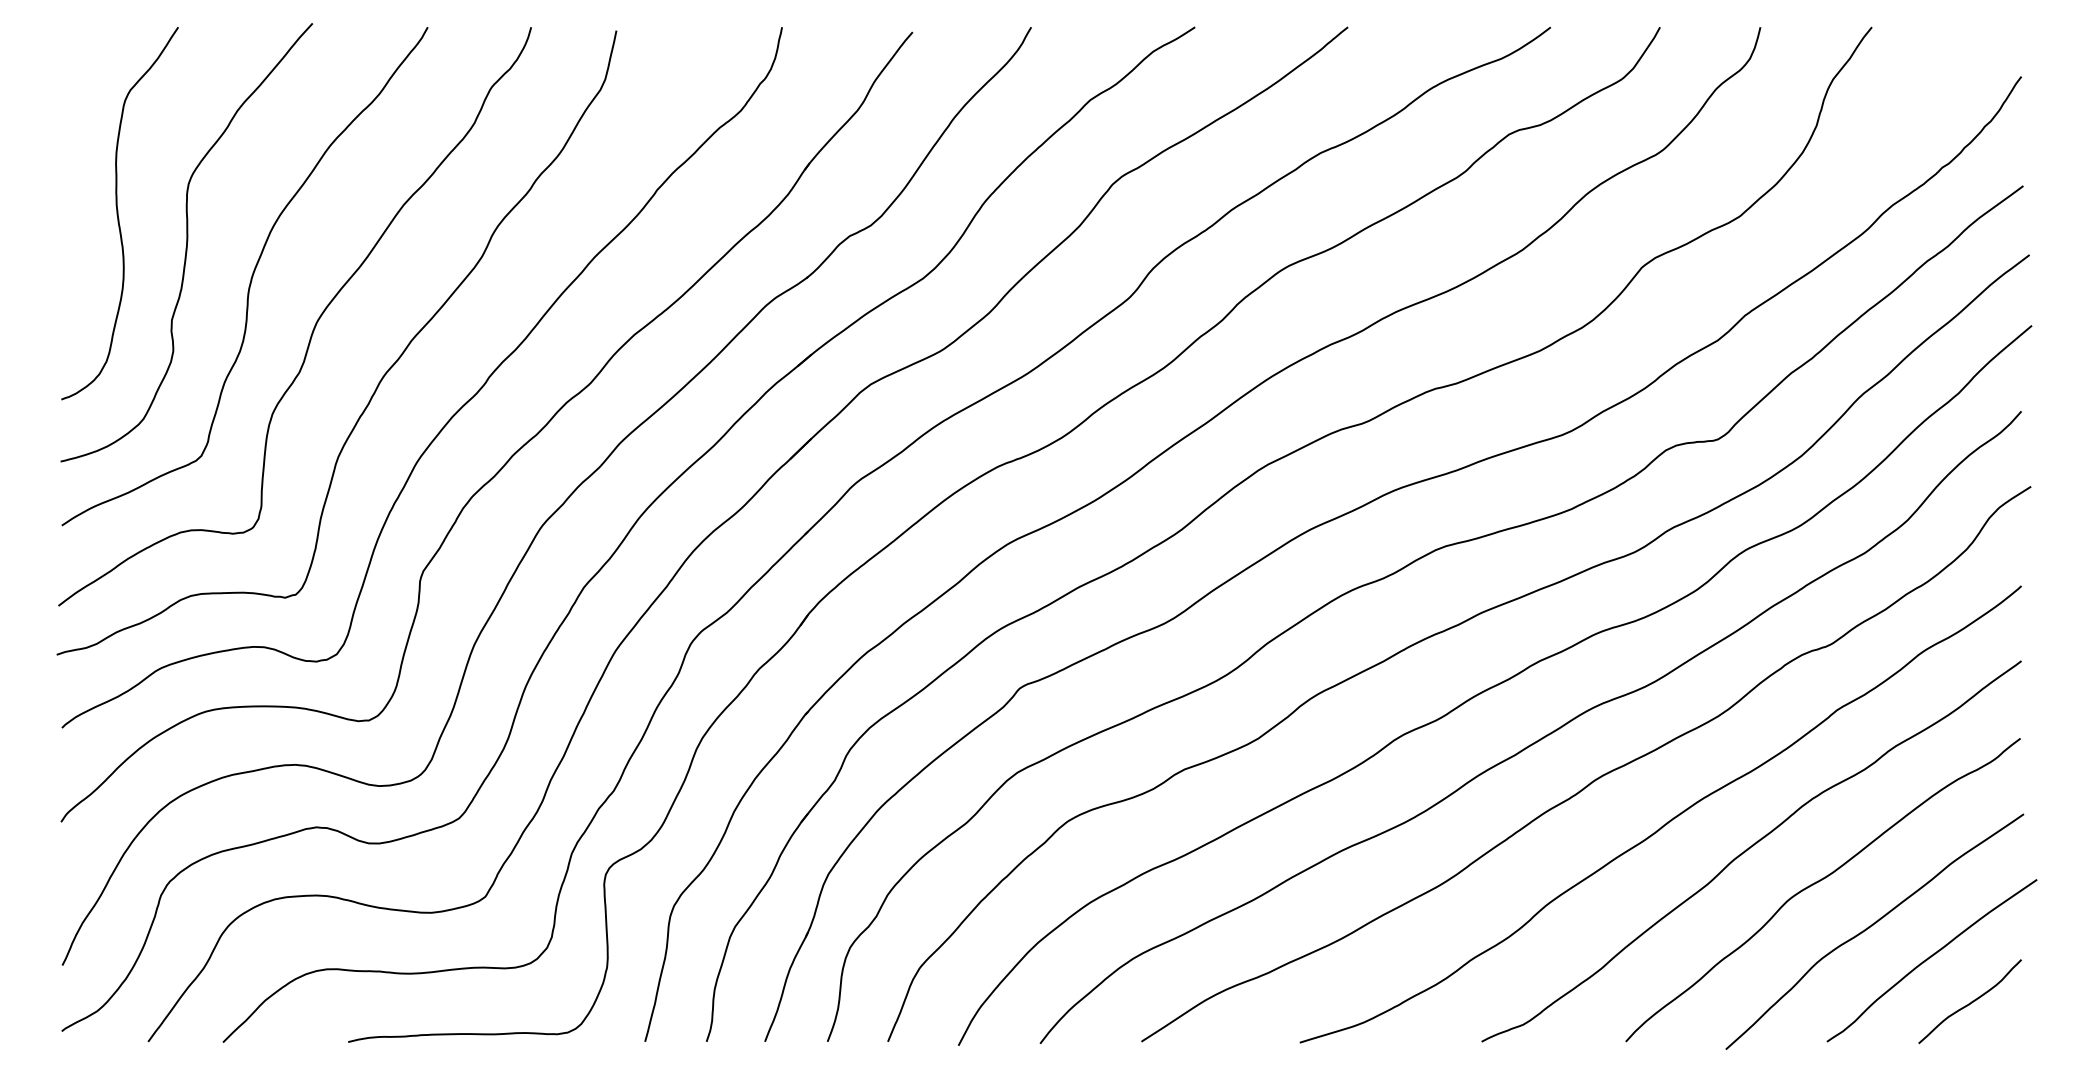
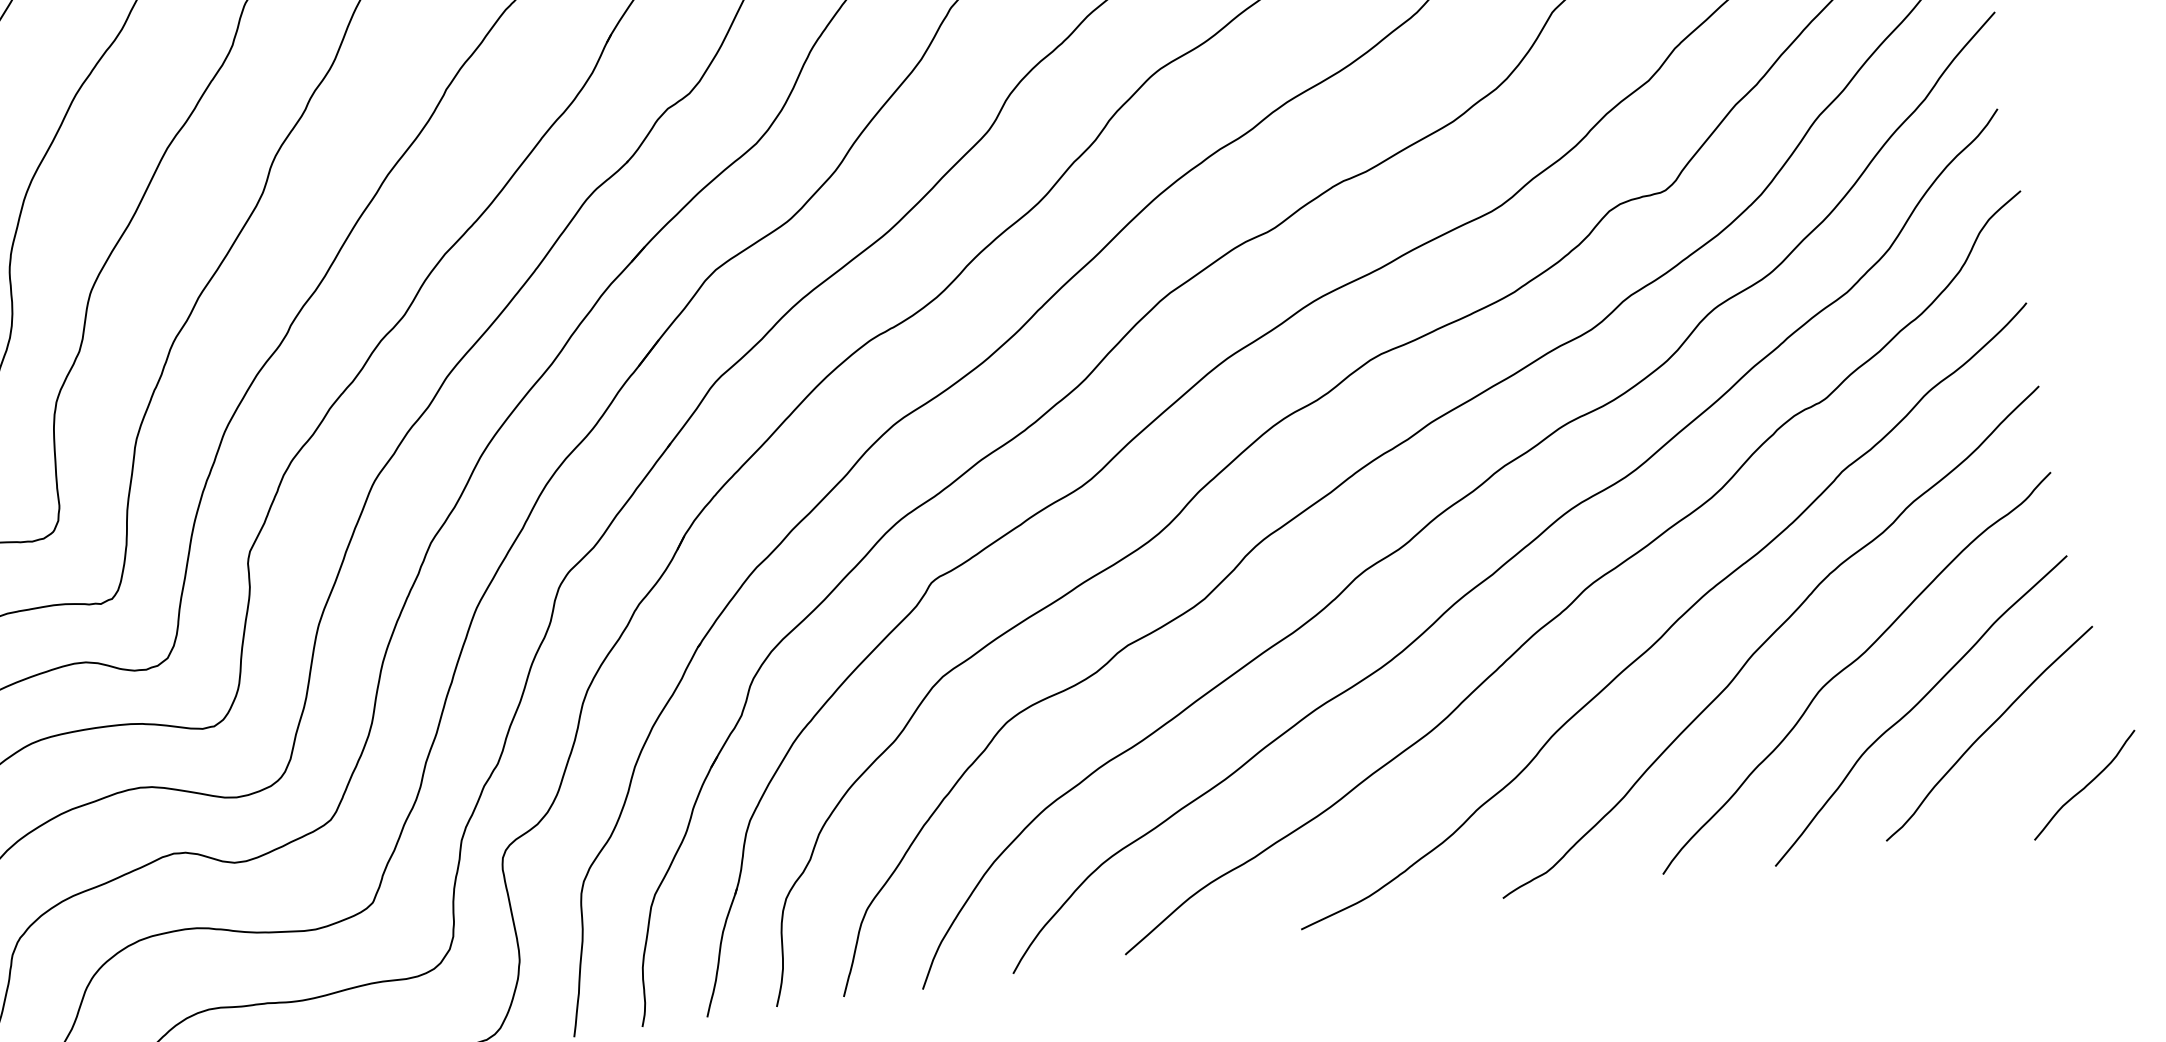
curve: (1970, 1002) -> (2085, 786), moved

